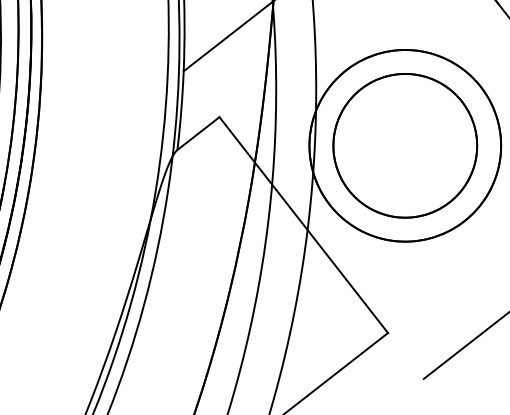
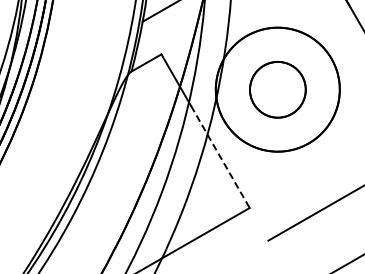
circle: (404, 145) -> (277, 89), size x0.6
line: (332, 262) -> (220, 157), solid -> dashed

